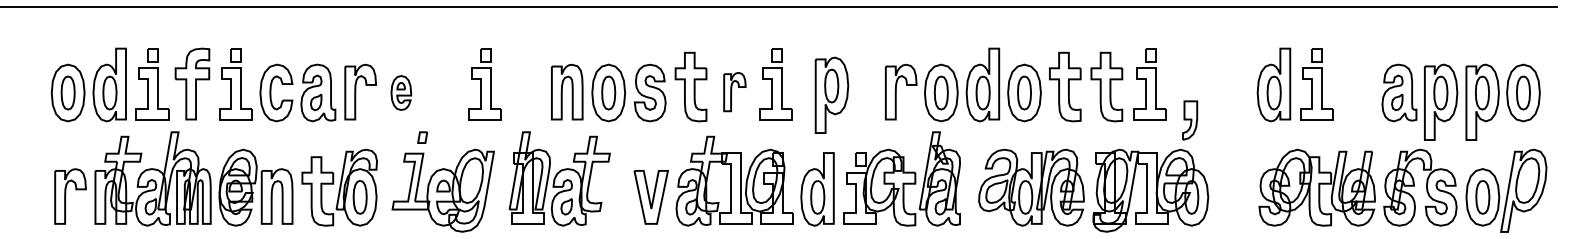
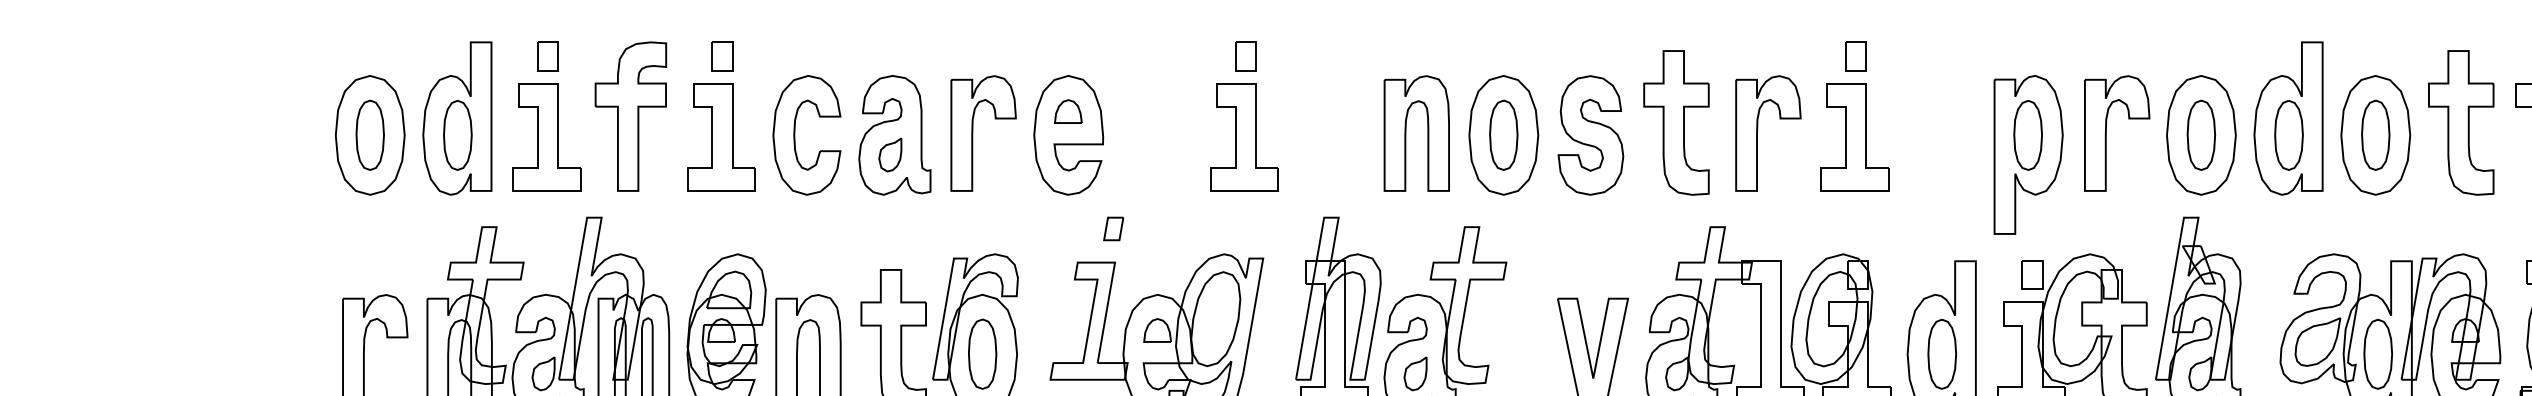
part: (734, 91) -> (1767, 132), size x1.43
part: (401, 92) -> (1069, 134), size x1.67
part: (831, 94) -> (2027, 153), moved

